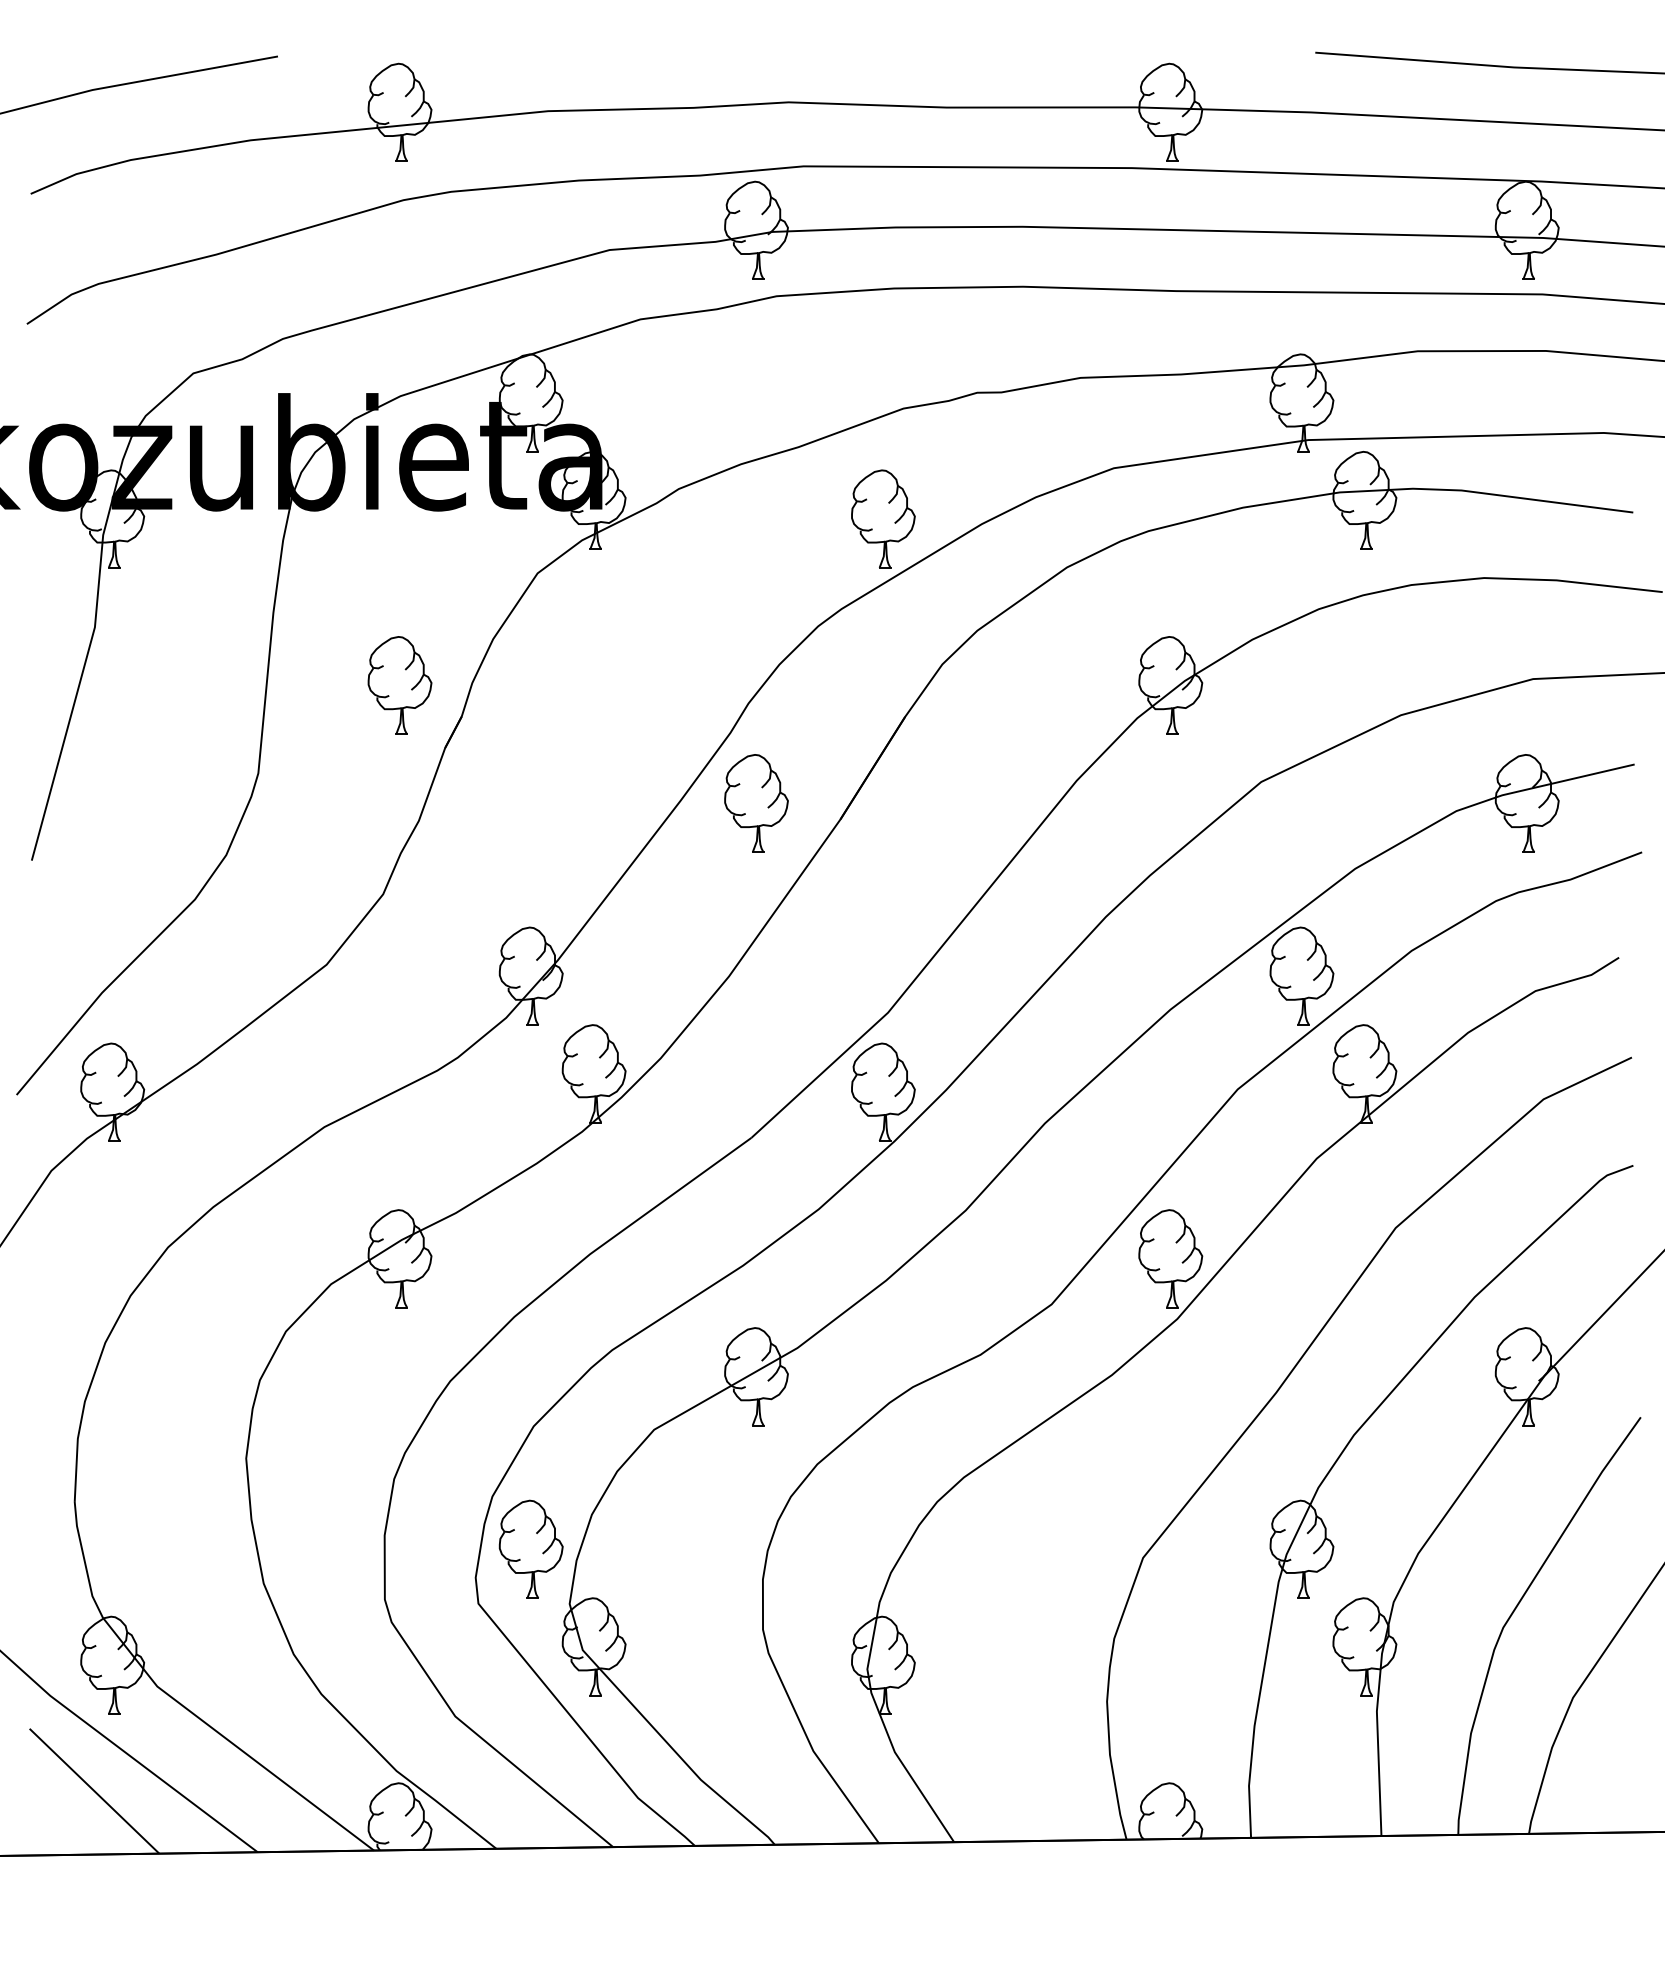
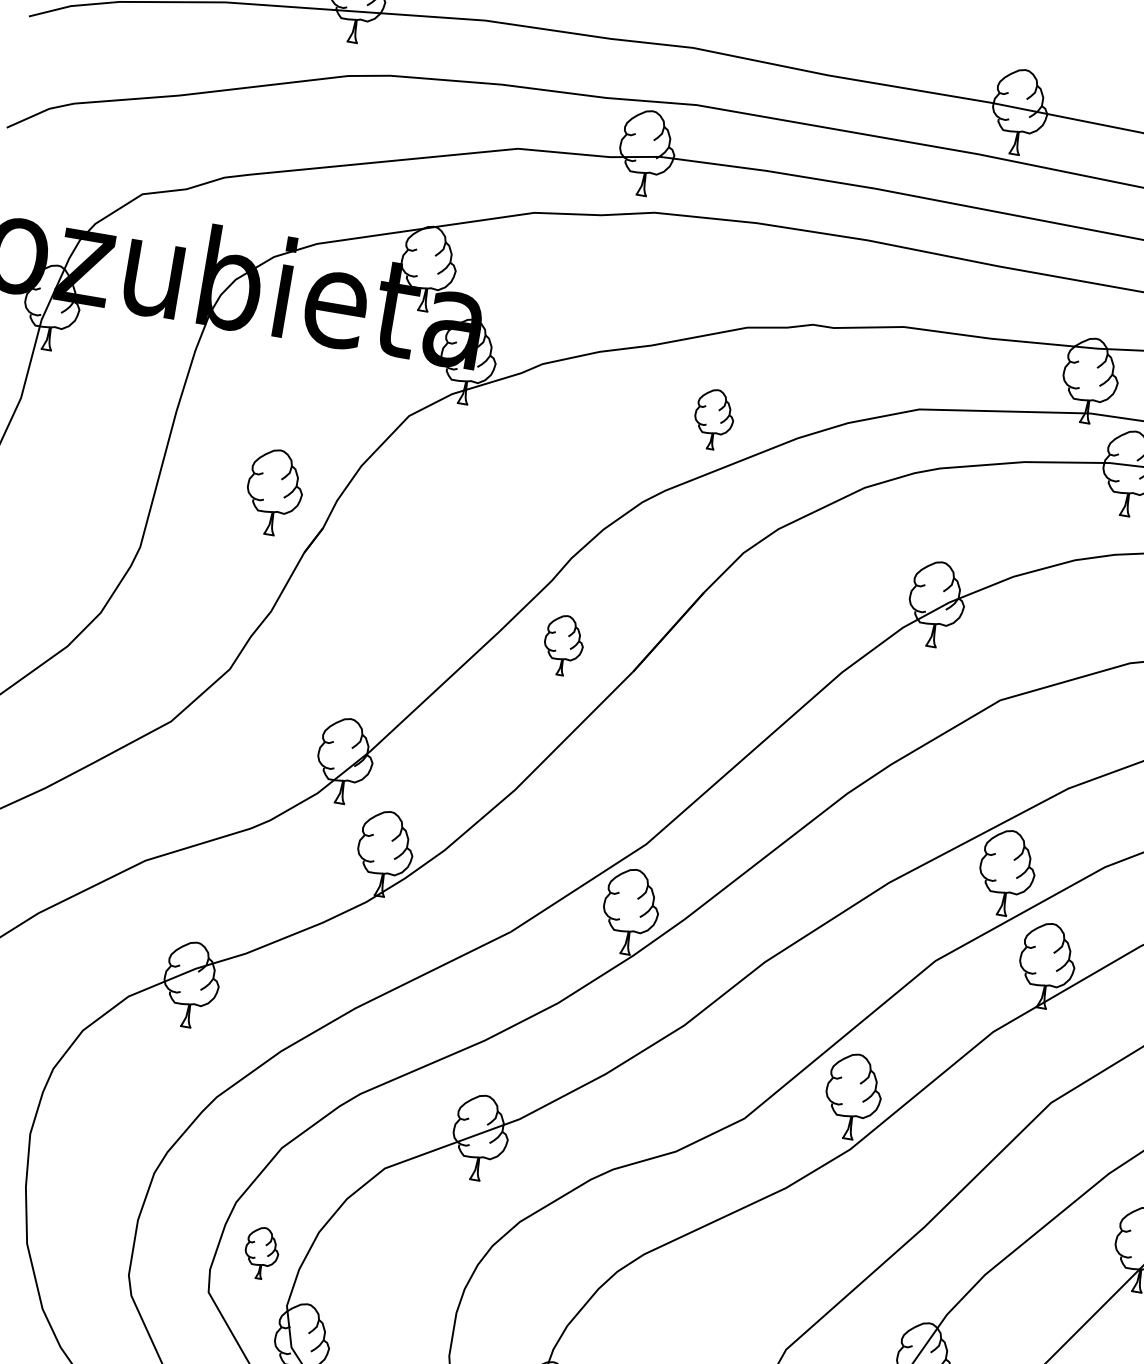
part: (883, 518) -> (714, 419), size x0.7
part: (756, 803) -> (563, 645), size x0.7
part: (530, 1548) -> (261, 1252), size x0.6

